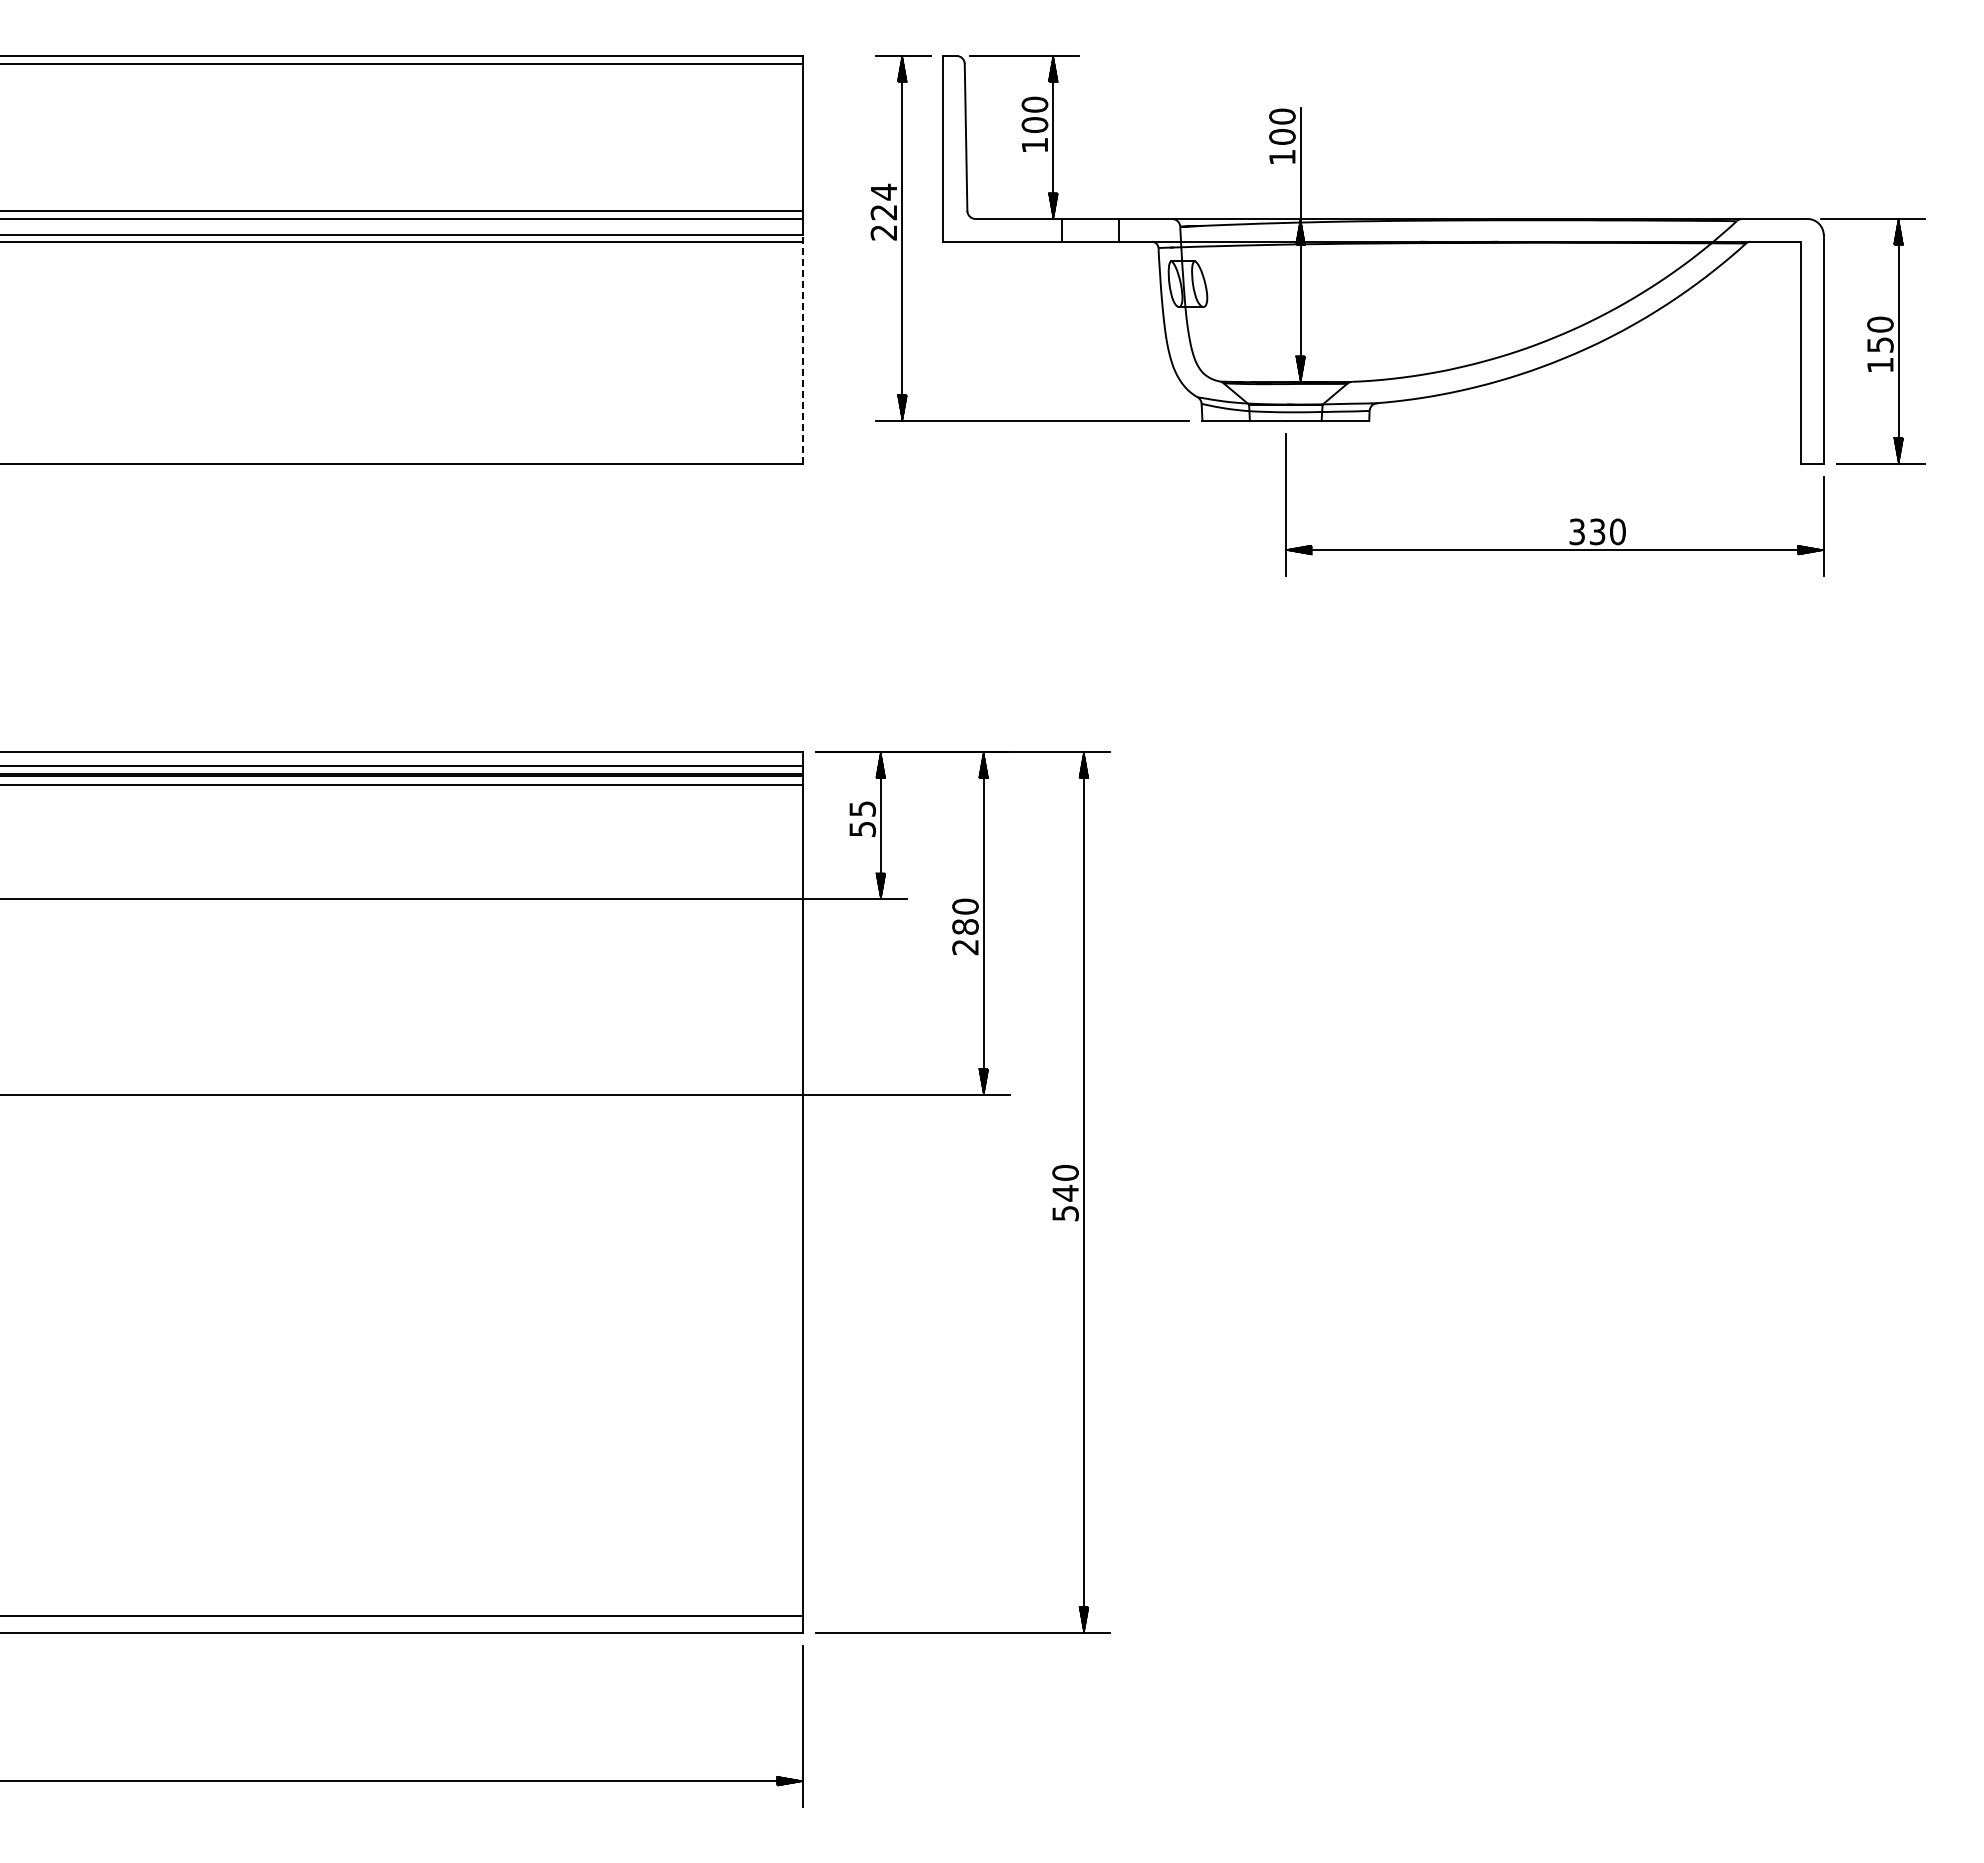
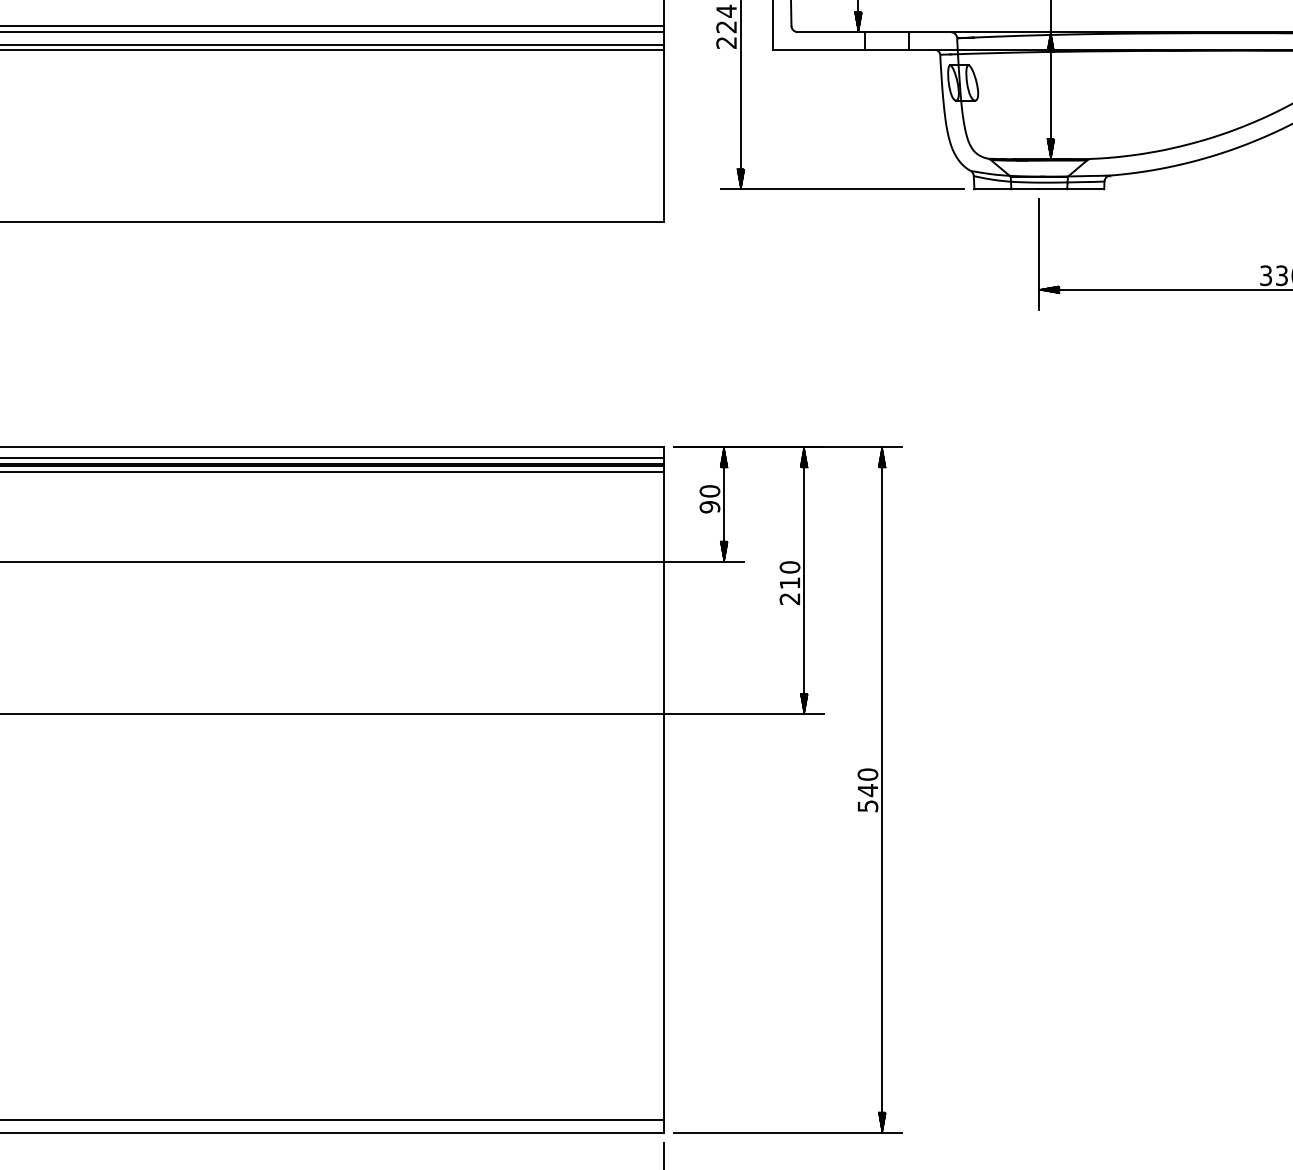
line: (803, 348) -> (663, 132), dashed -> solid
text: (862, 819) -> (709, 499), 55 -> 90
text: (965, 926) -> (790, 582), 280 -> 210

